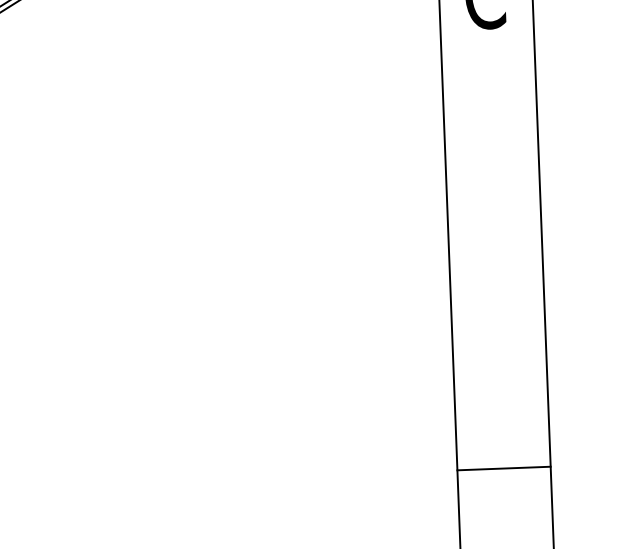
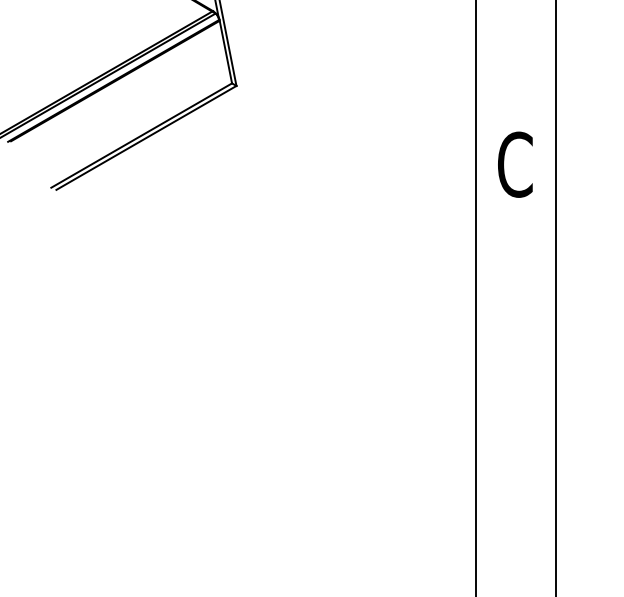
line: (503, 468) -> (515, 577), removed

